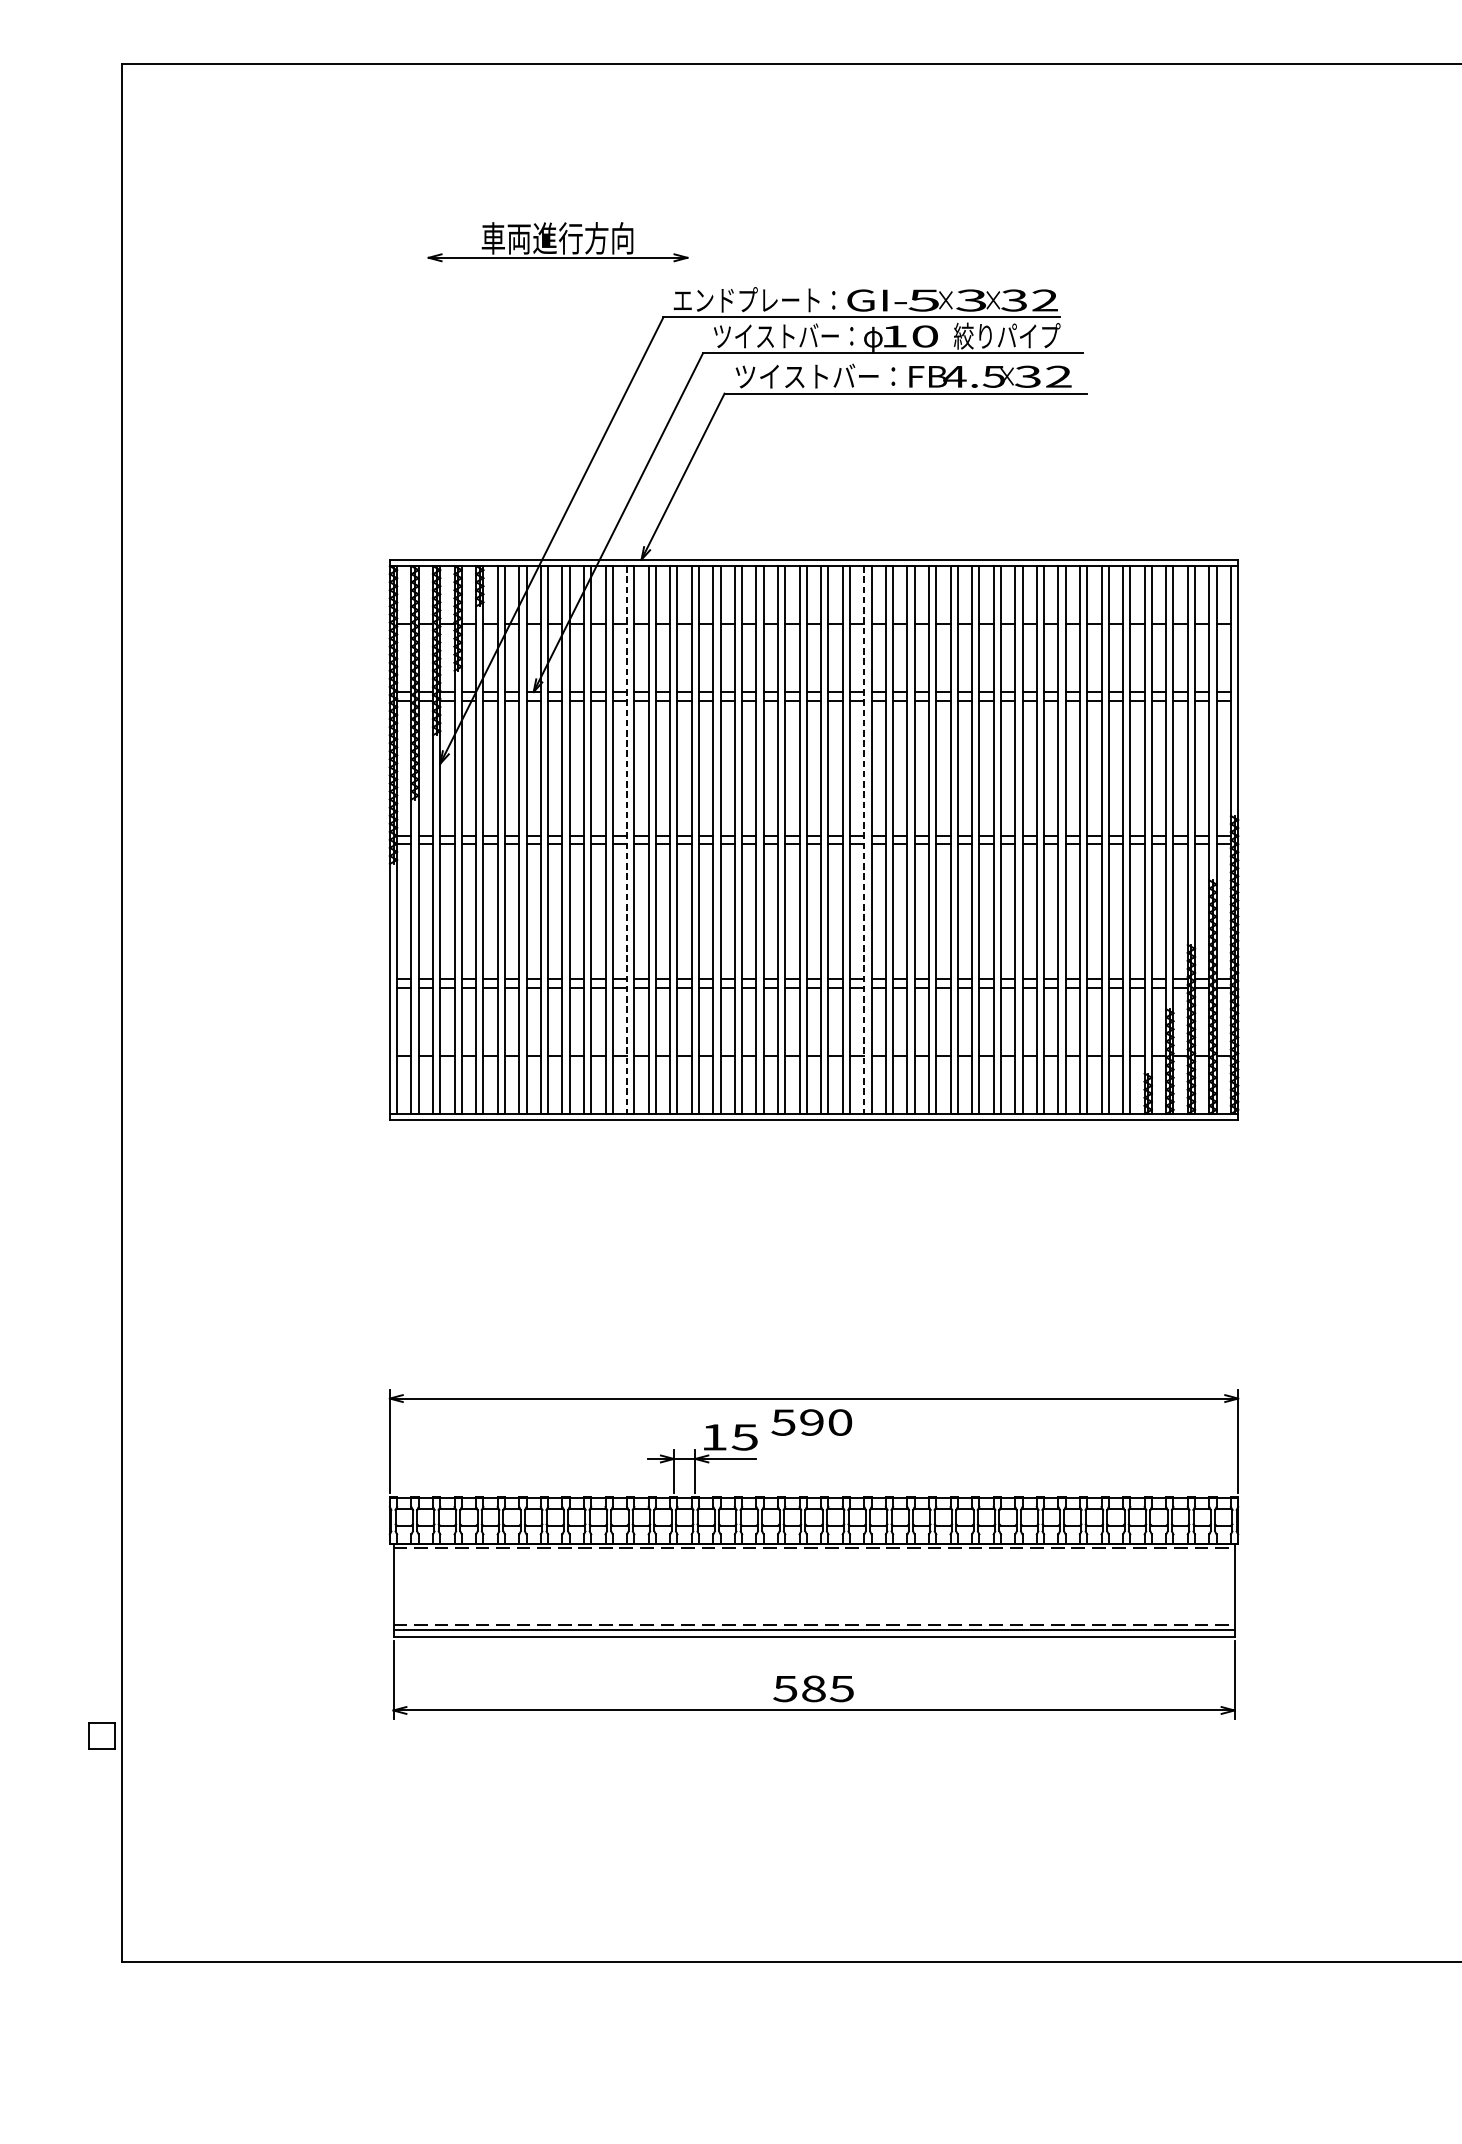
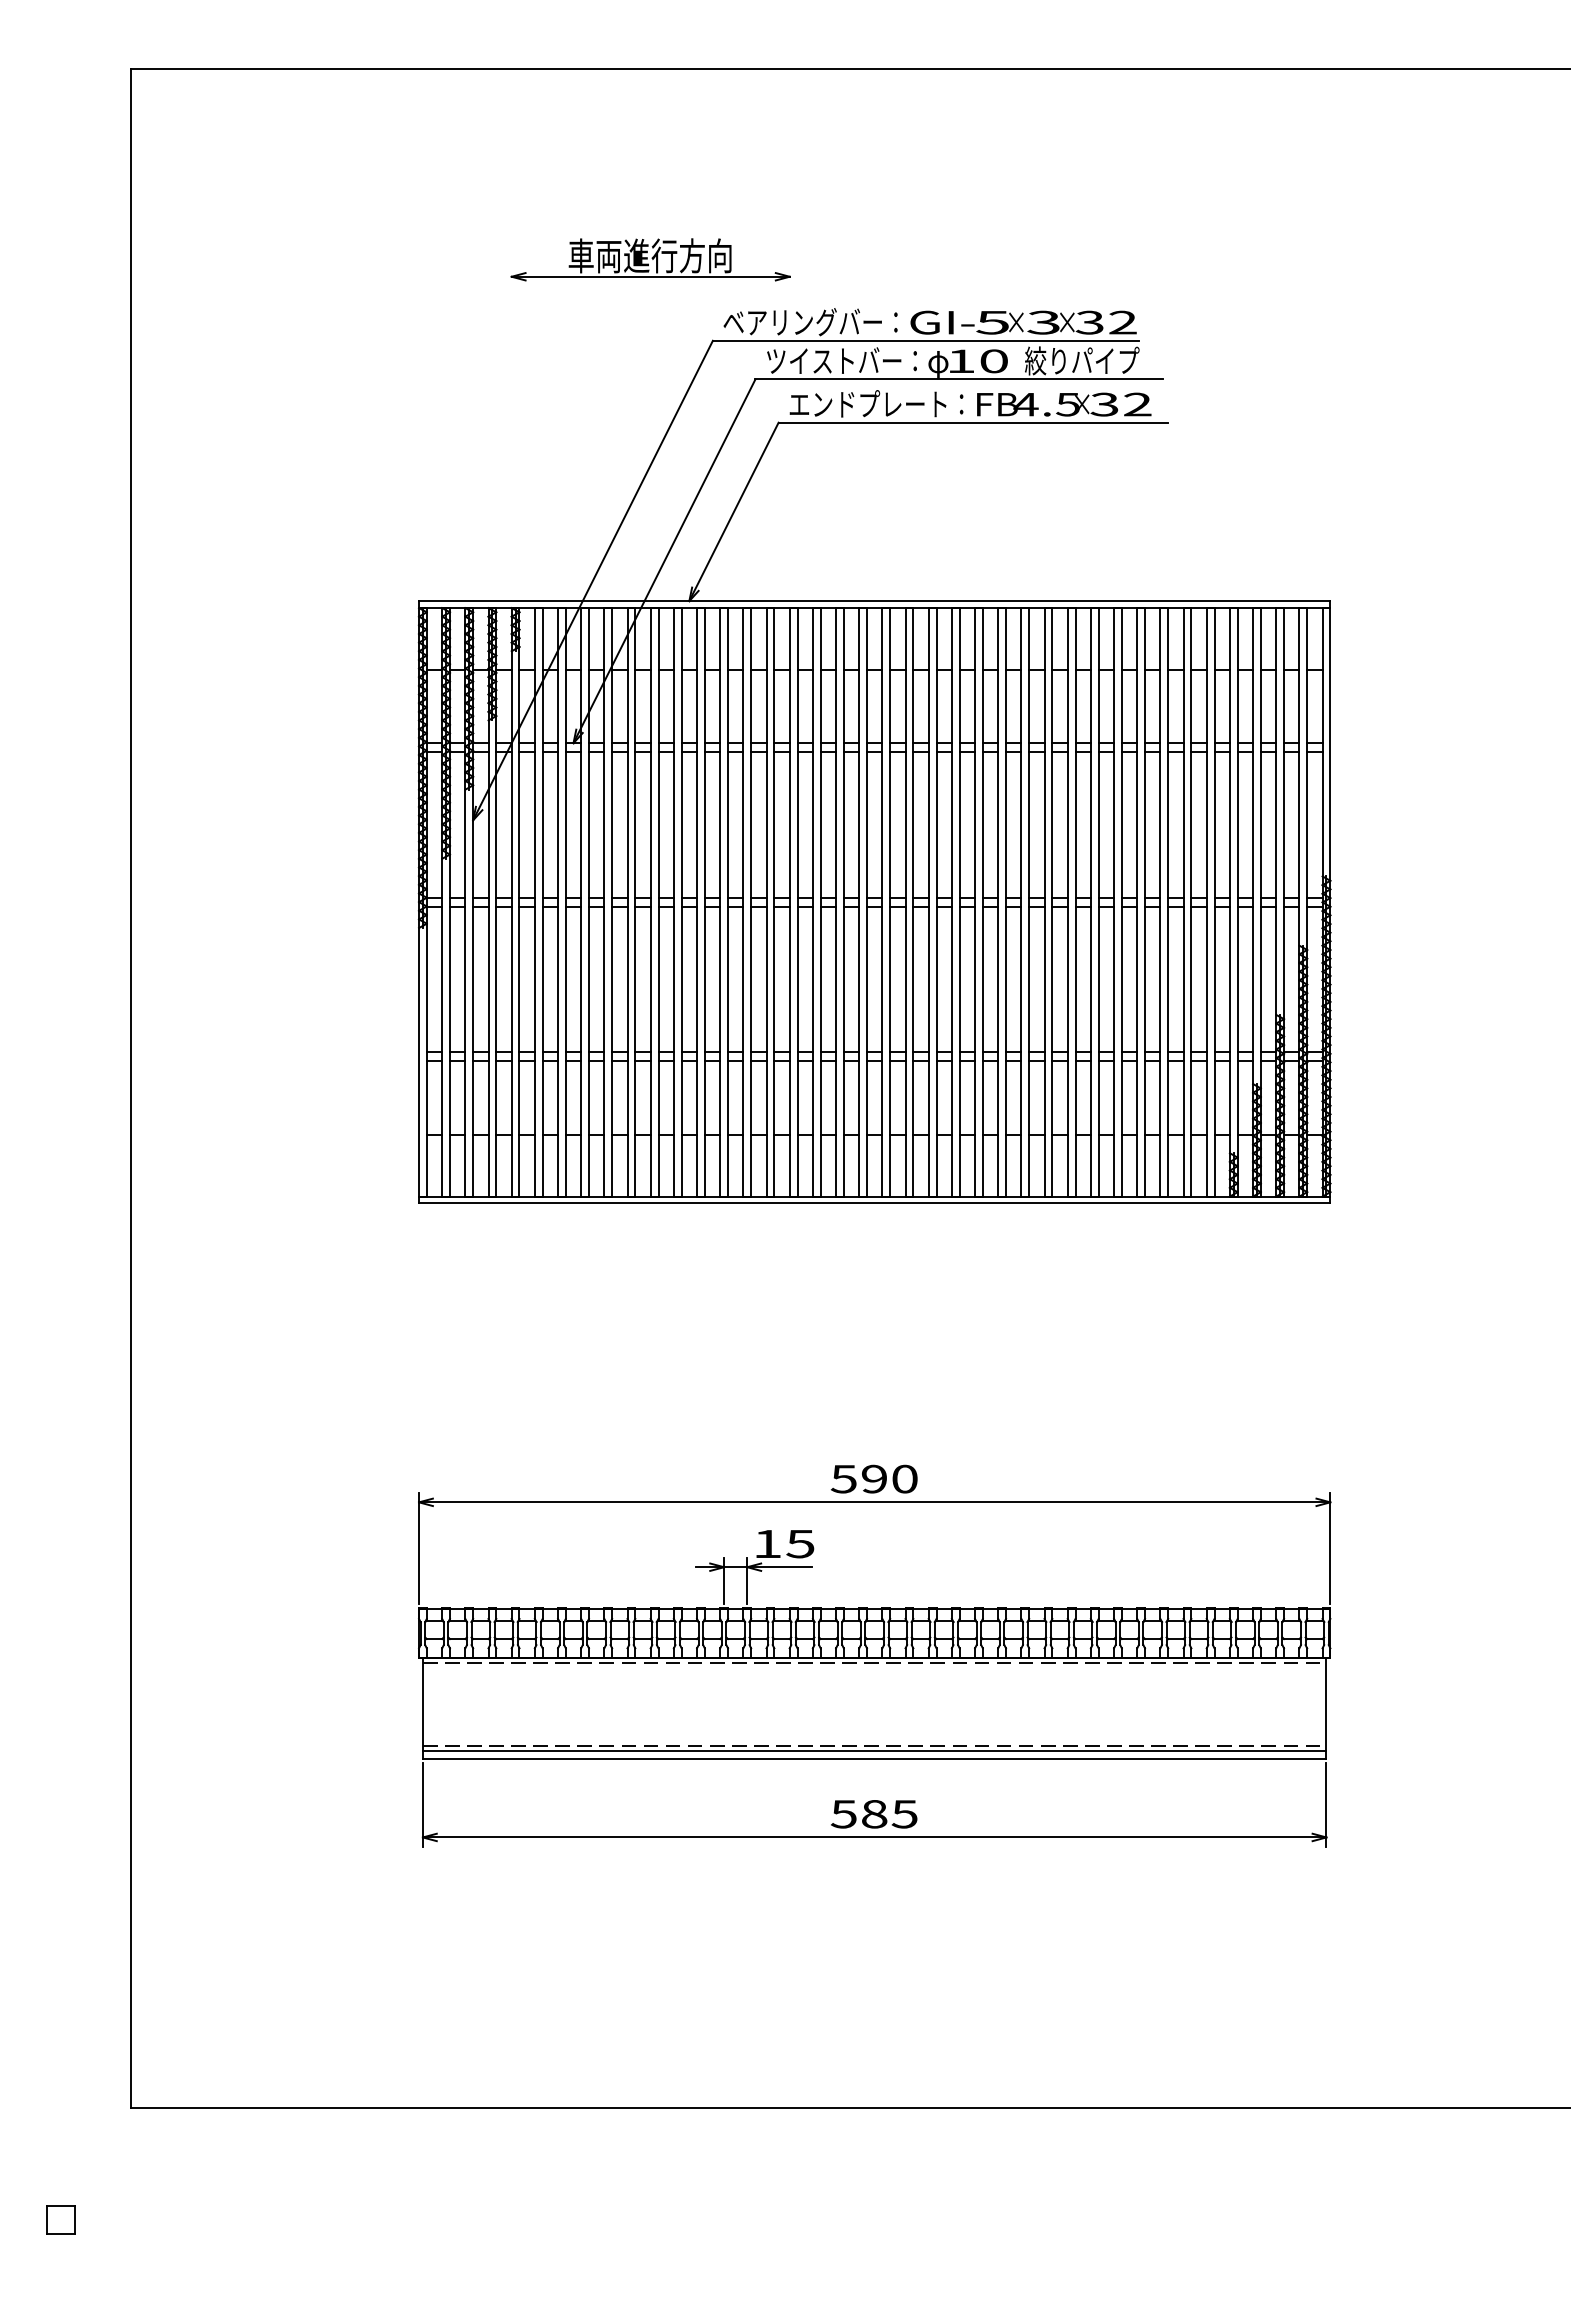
part: (557, 241) -> (650, 259), moved
text: (746, 300) -> (802, 322), エンドプレート： -> ベアリングバー：
text: (815, 375) -> (876, 403), ツイストバー： -> エンドプレート：
line: (626, 840) -> (673, 902), dashed -> solid
line: (864, 840) -> (928, 902), dashed -> solid
text: (811, 1421) -> (873, 1478), moved
part: (101, 1735) -> (60, 2219), moved

